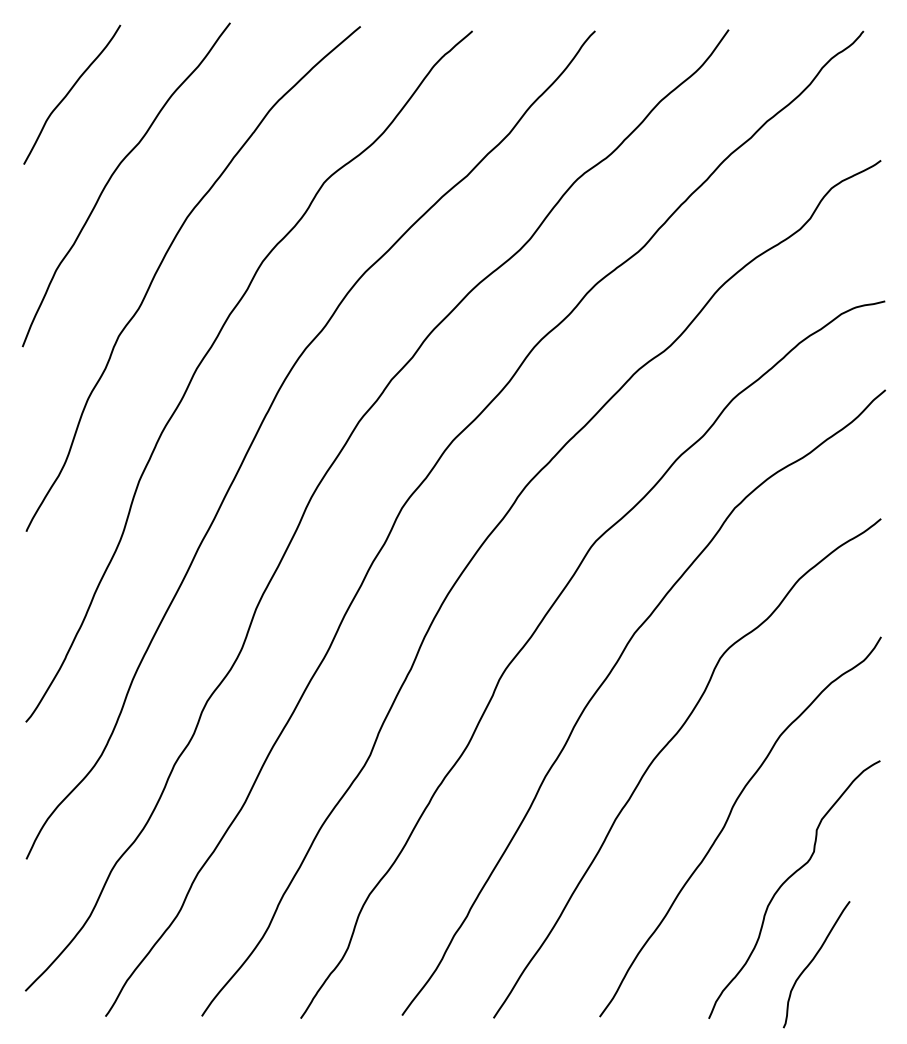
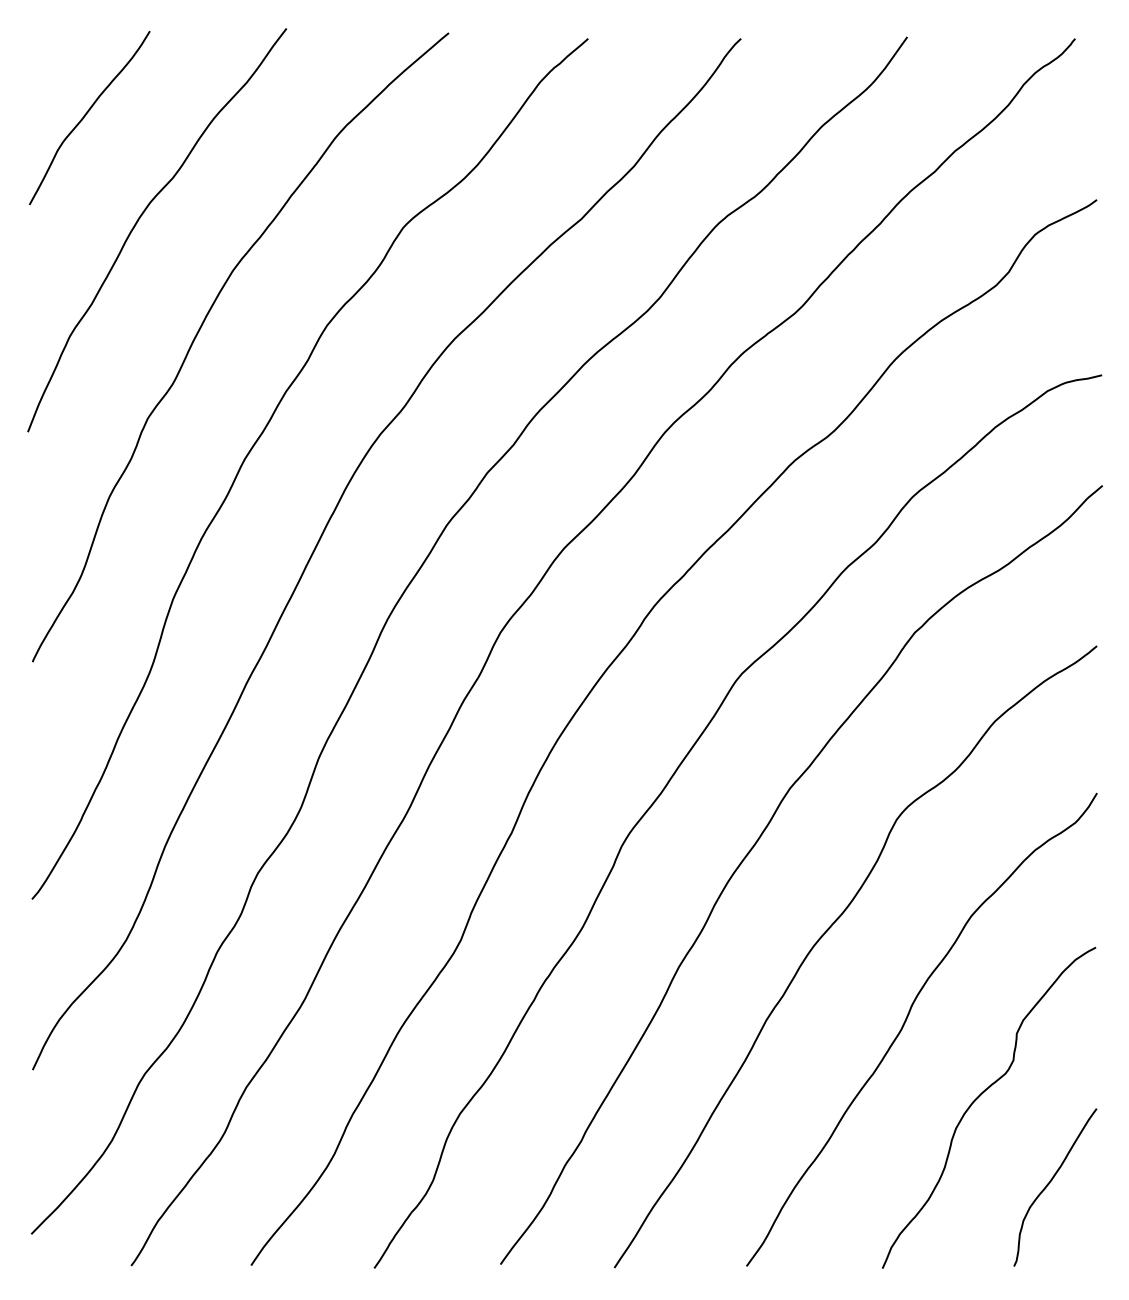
curve: (813, 960) -> (1051, 1182), moved

